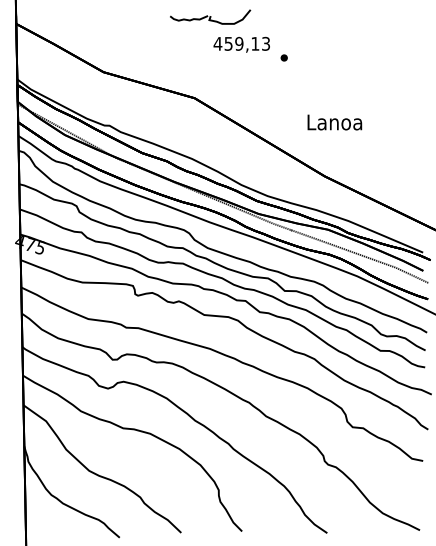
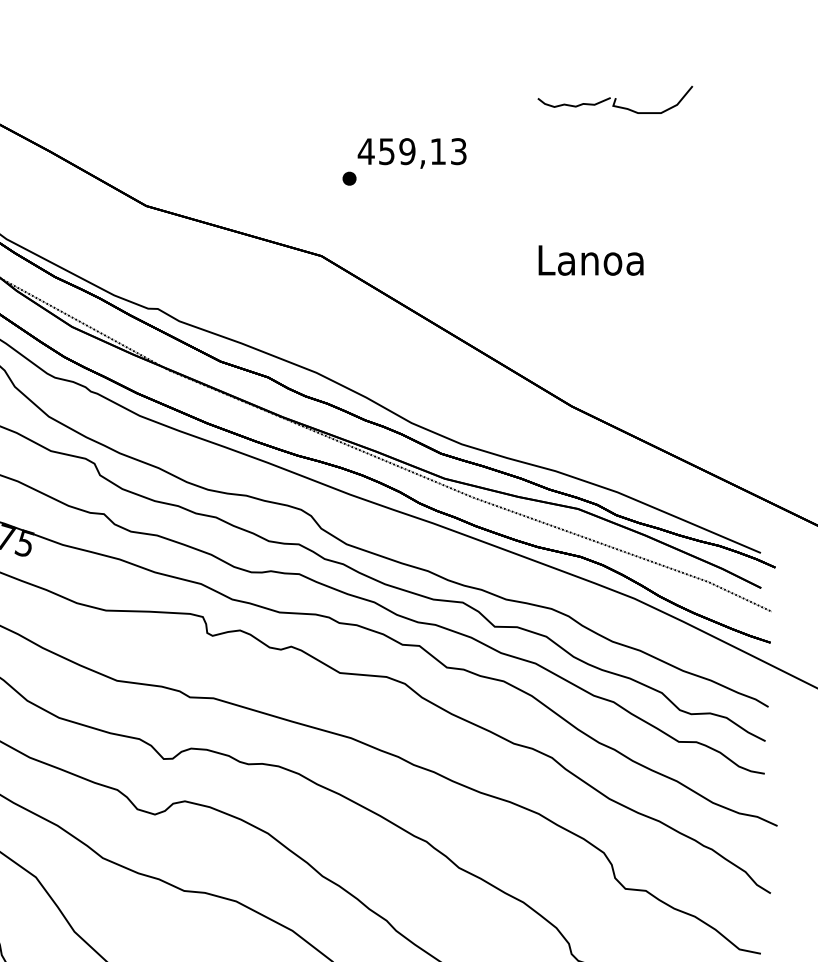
part: (210, 16) -> (615, 98), moved
part: (283, 57) -> (348, 177), moved
text: (334, 122) -> (590, 260), moved

